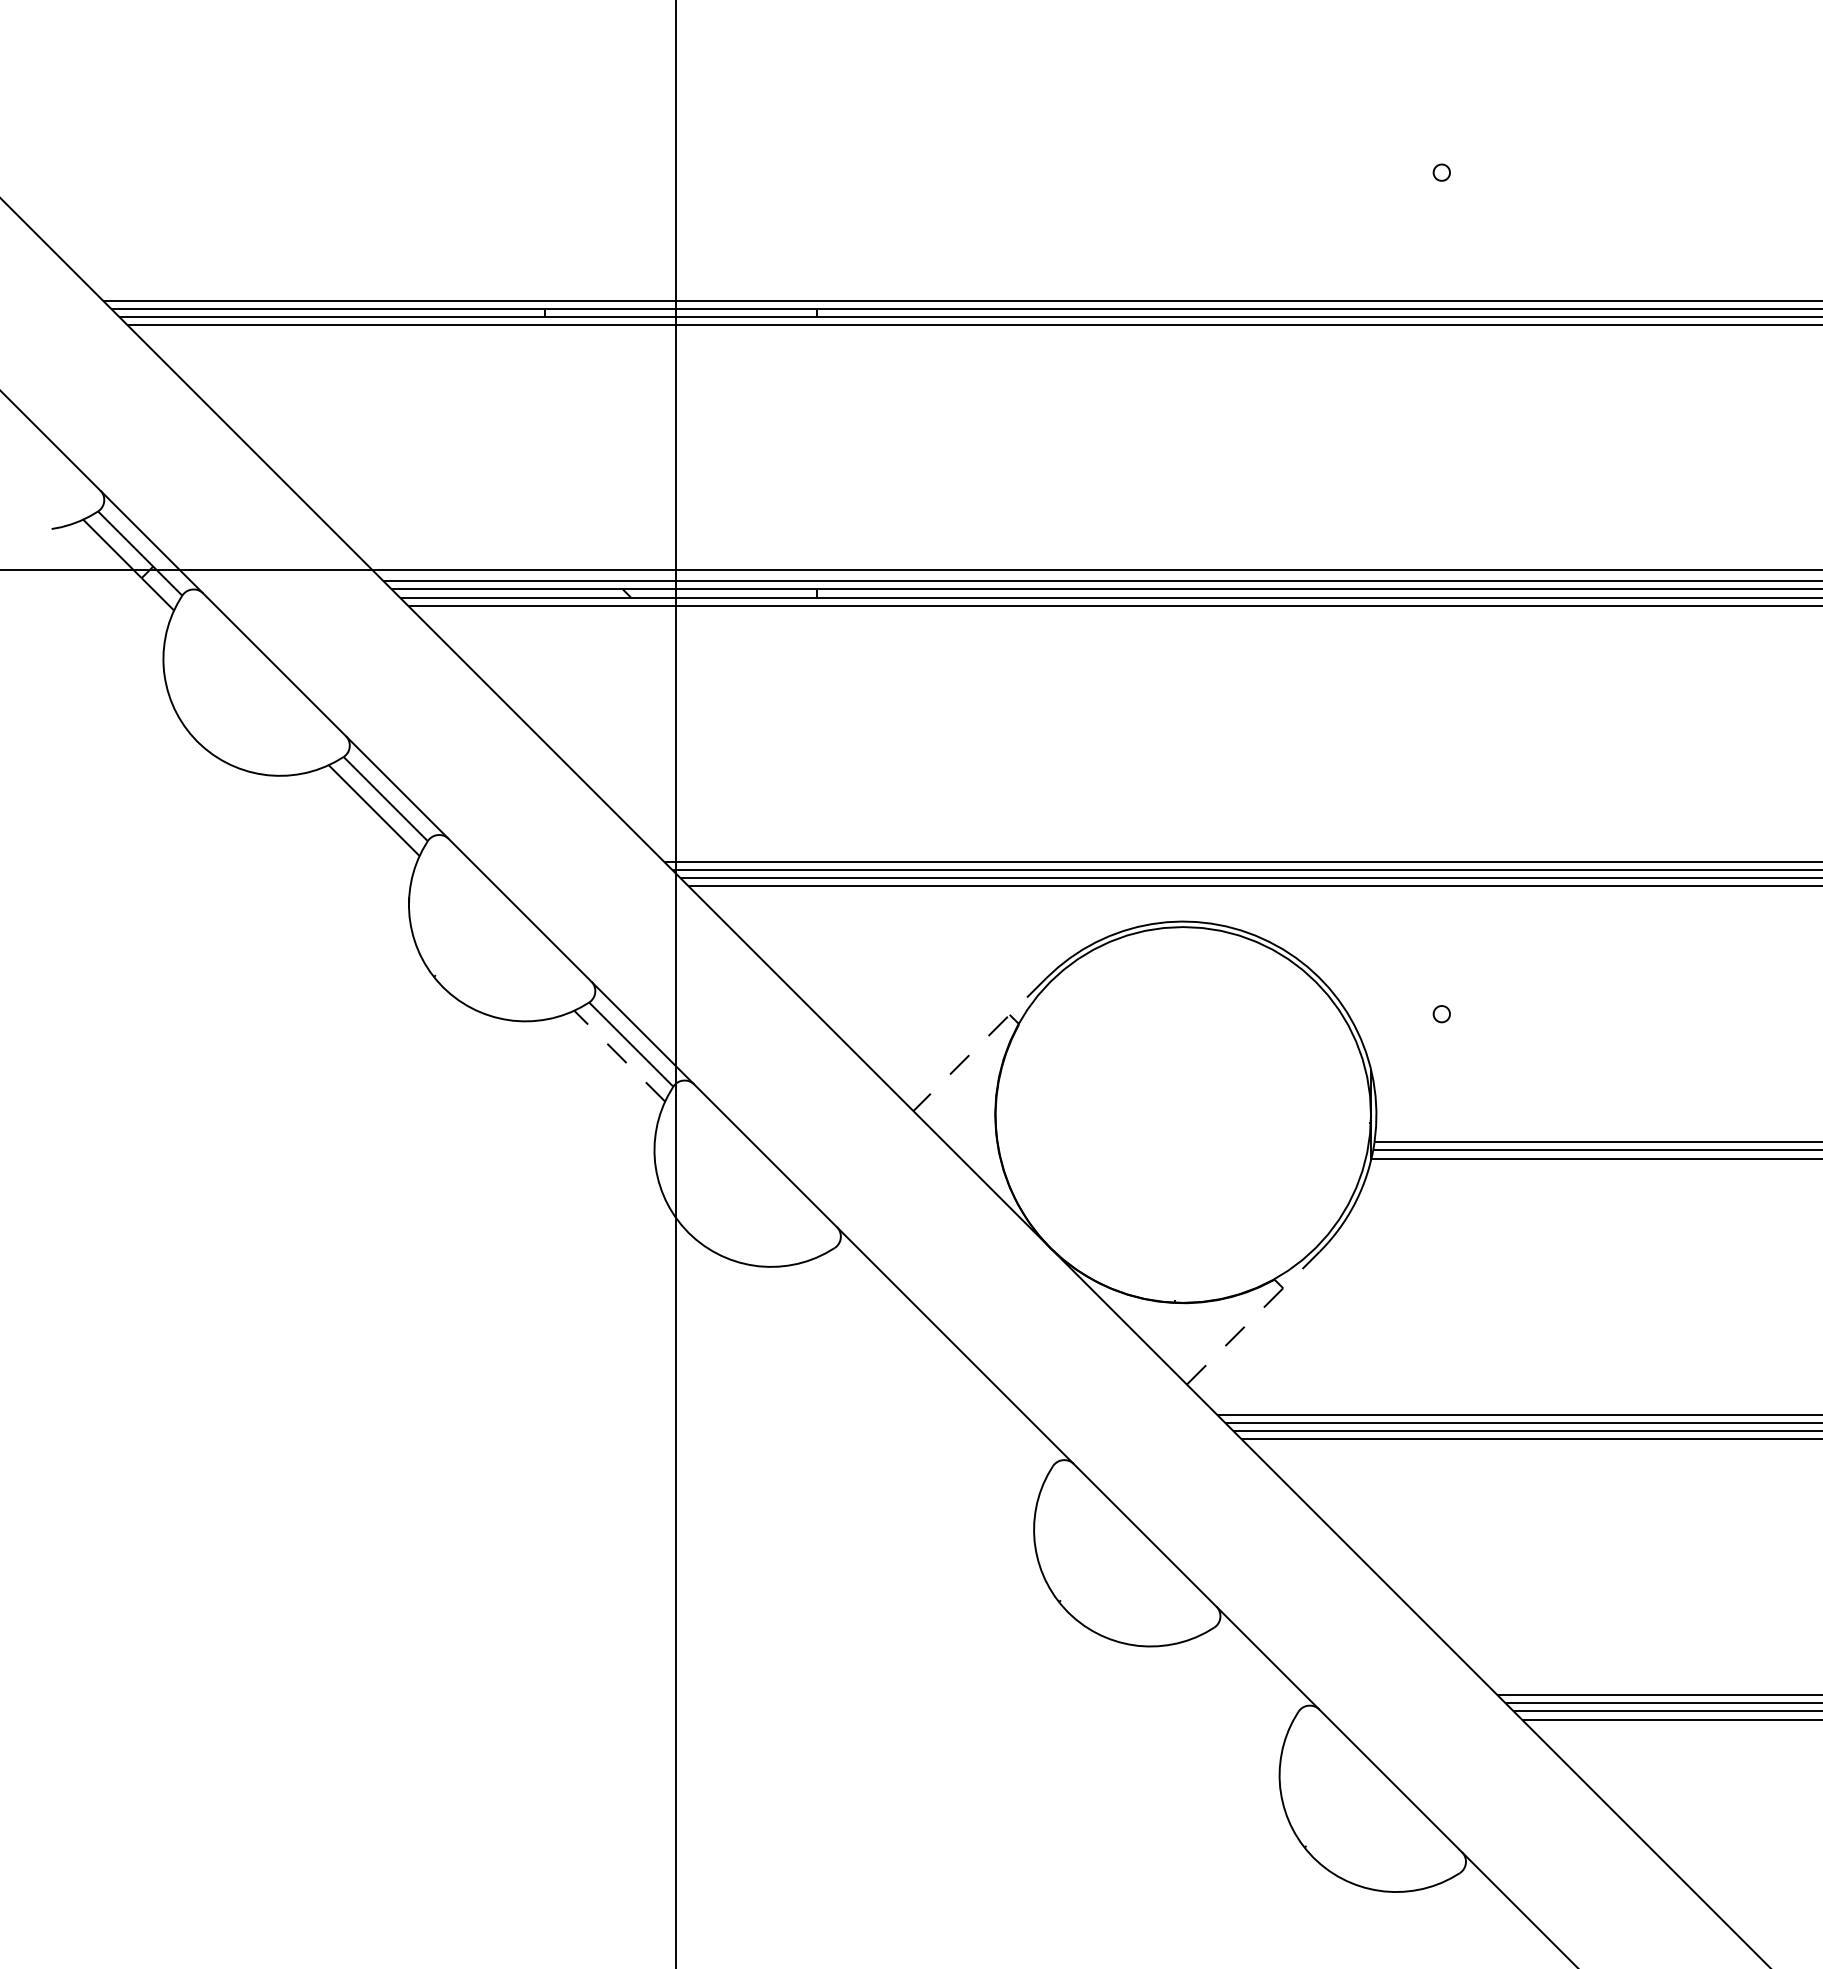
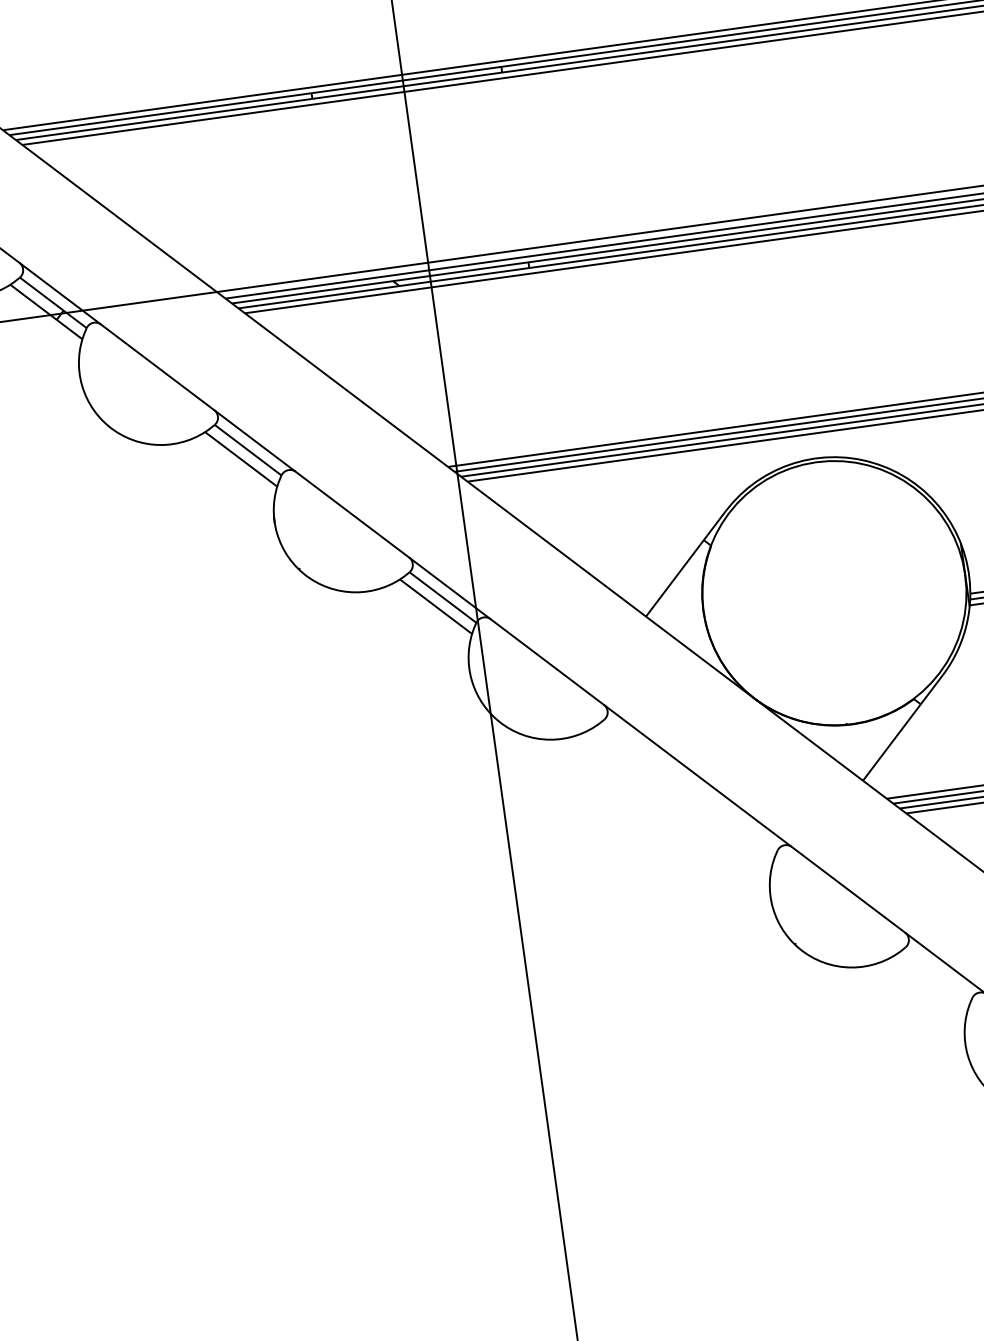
line: (979, 1044) -> (685, 563), dashed -> solid
line: (619, 1055) -> (435, 606), dashed -> solid
line: (1253, 1318) -> (903, 728), dashed -> solid

